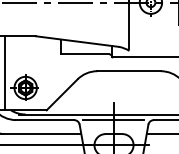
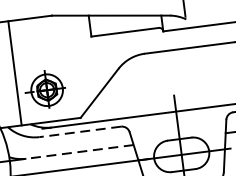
line: (45, 120) -> (80, 132), solid -> dashed
line: (113, 120) -> (176, 120), removed
line: (42, 134) -> (79, 152), solid -> dashed

